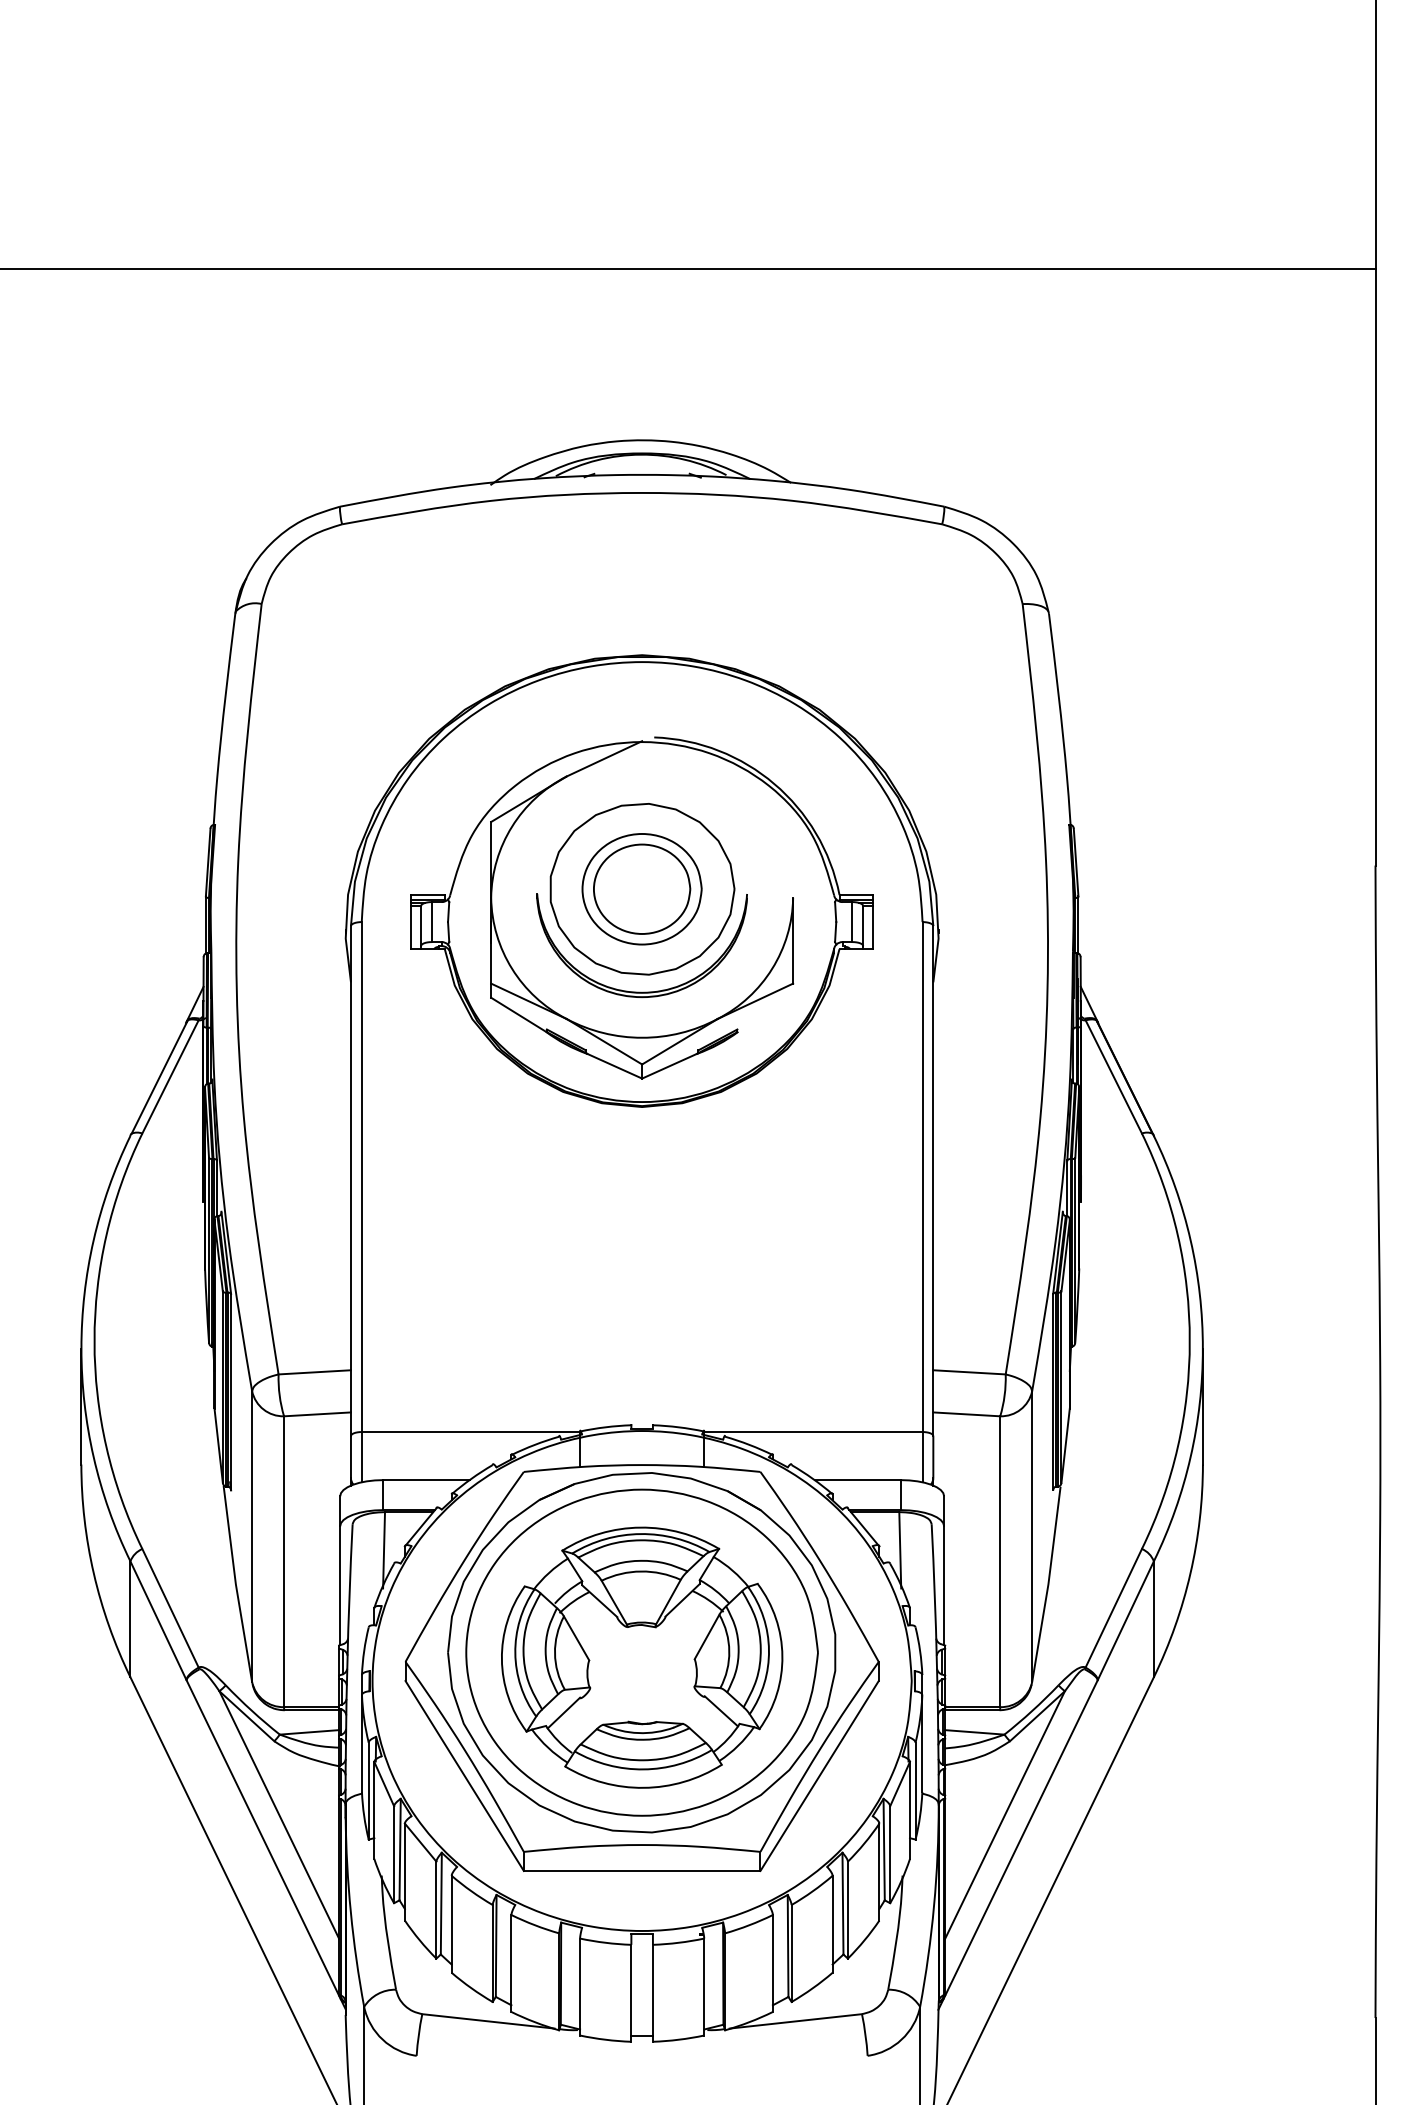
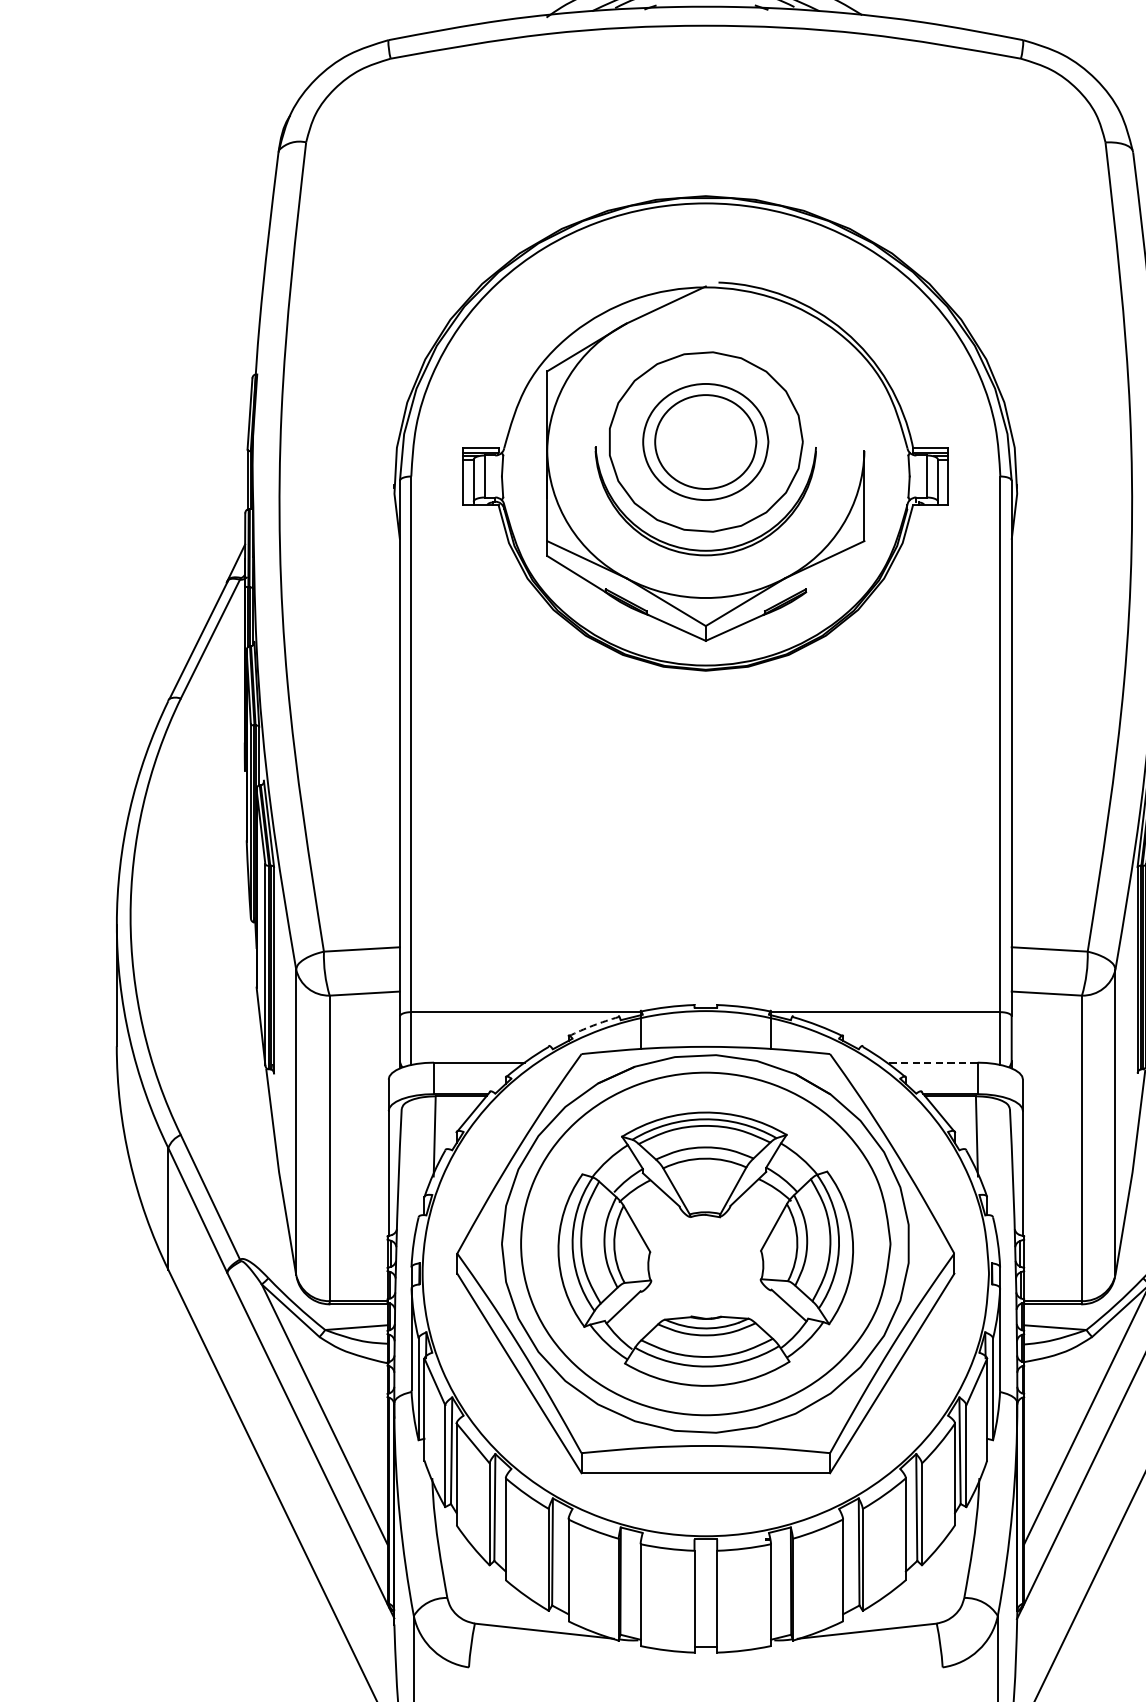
arc: (534, 1444) -> (592, 1025), solid -> dashed
line: (857, 1480) -> (932, 1063), solid -> dashed

